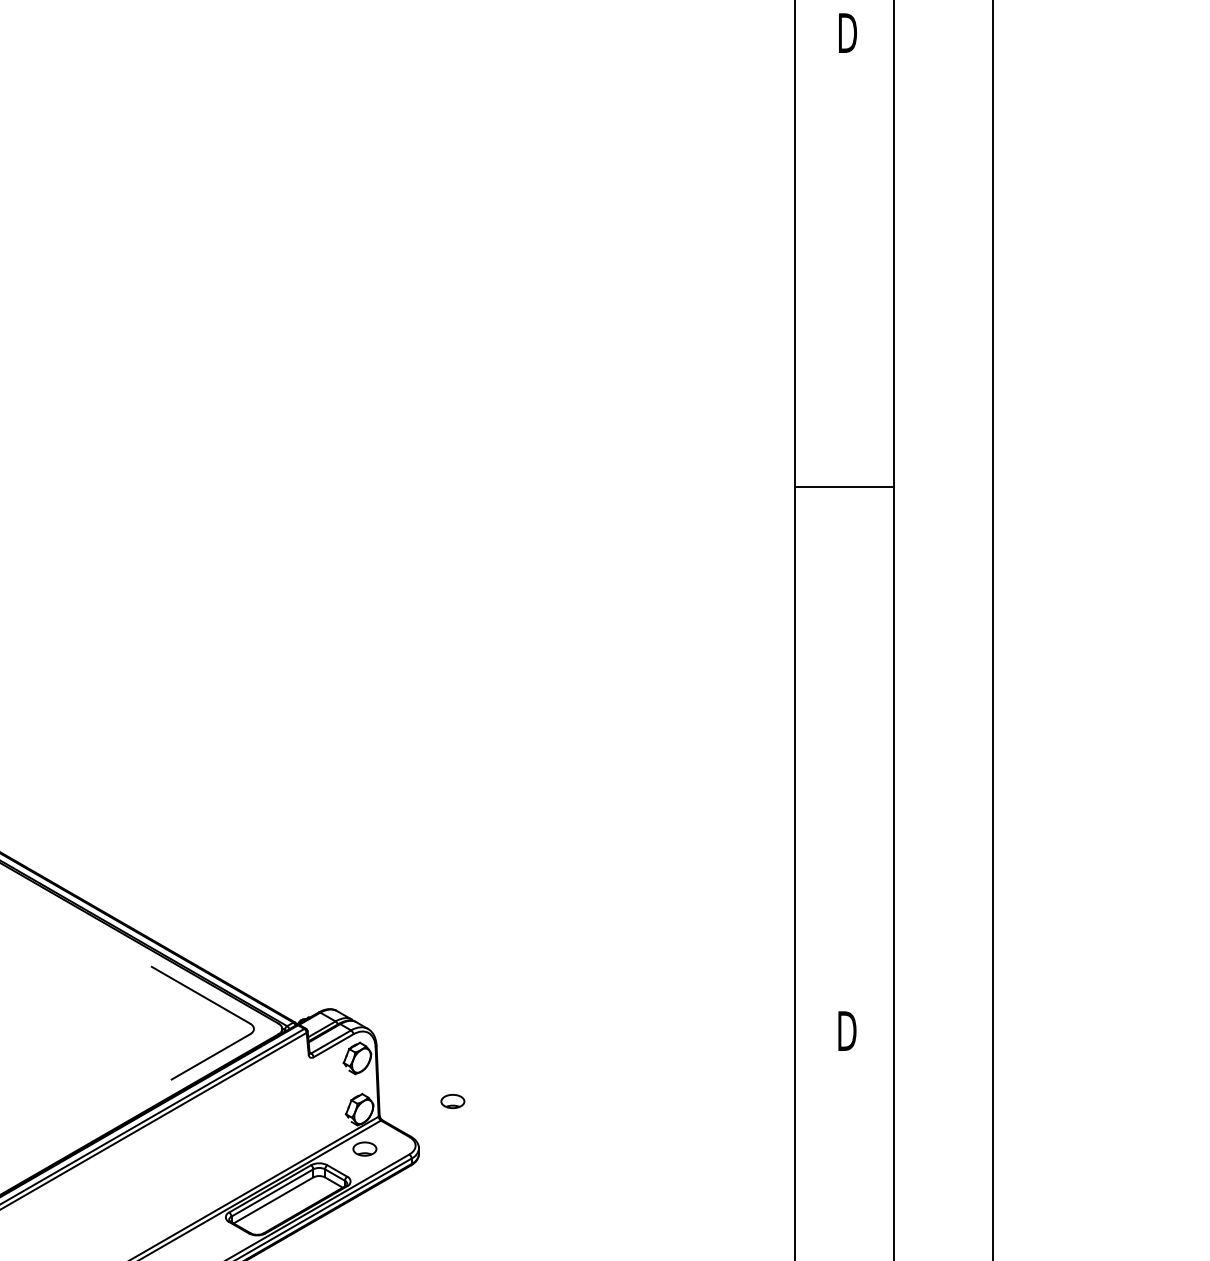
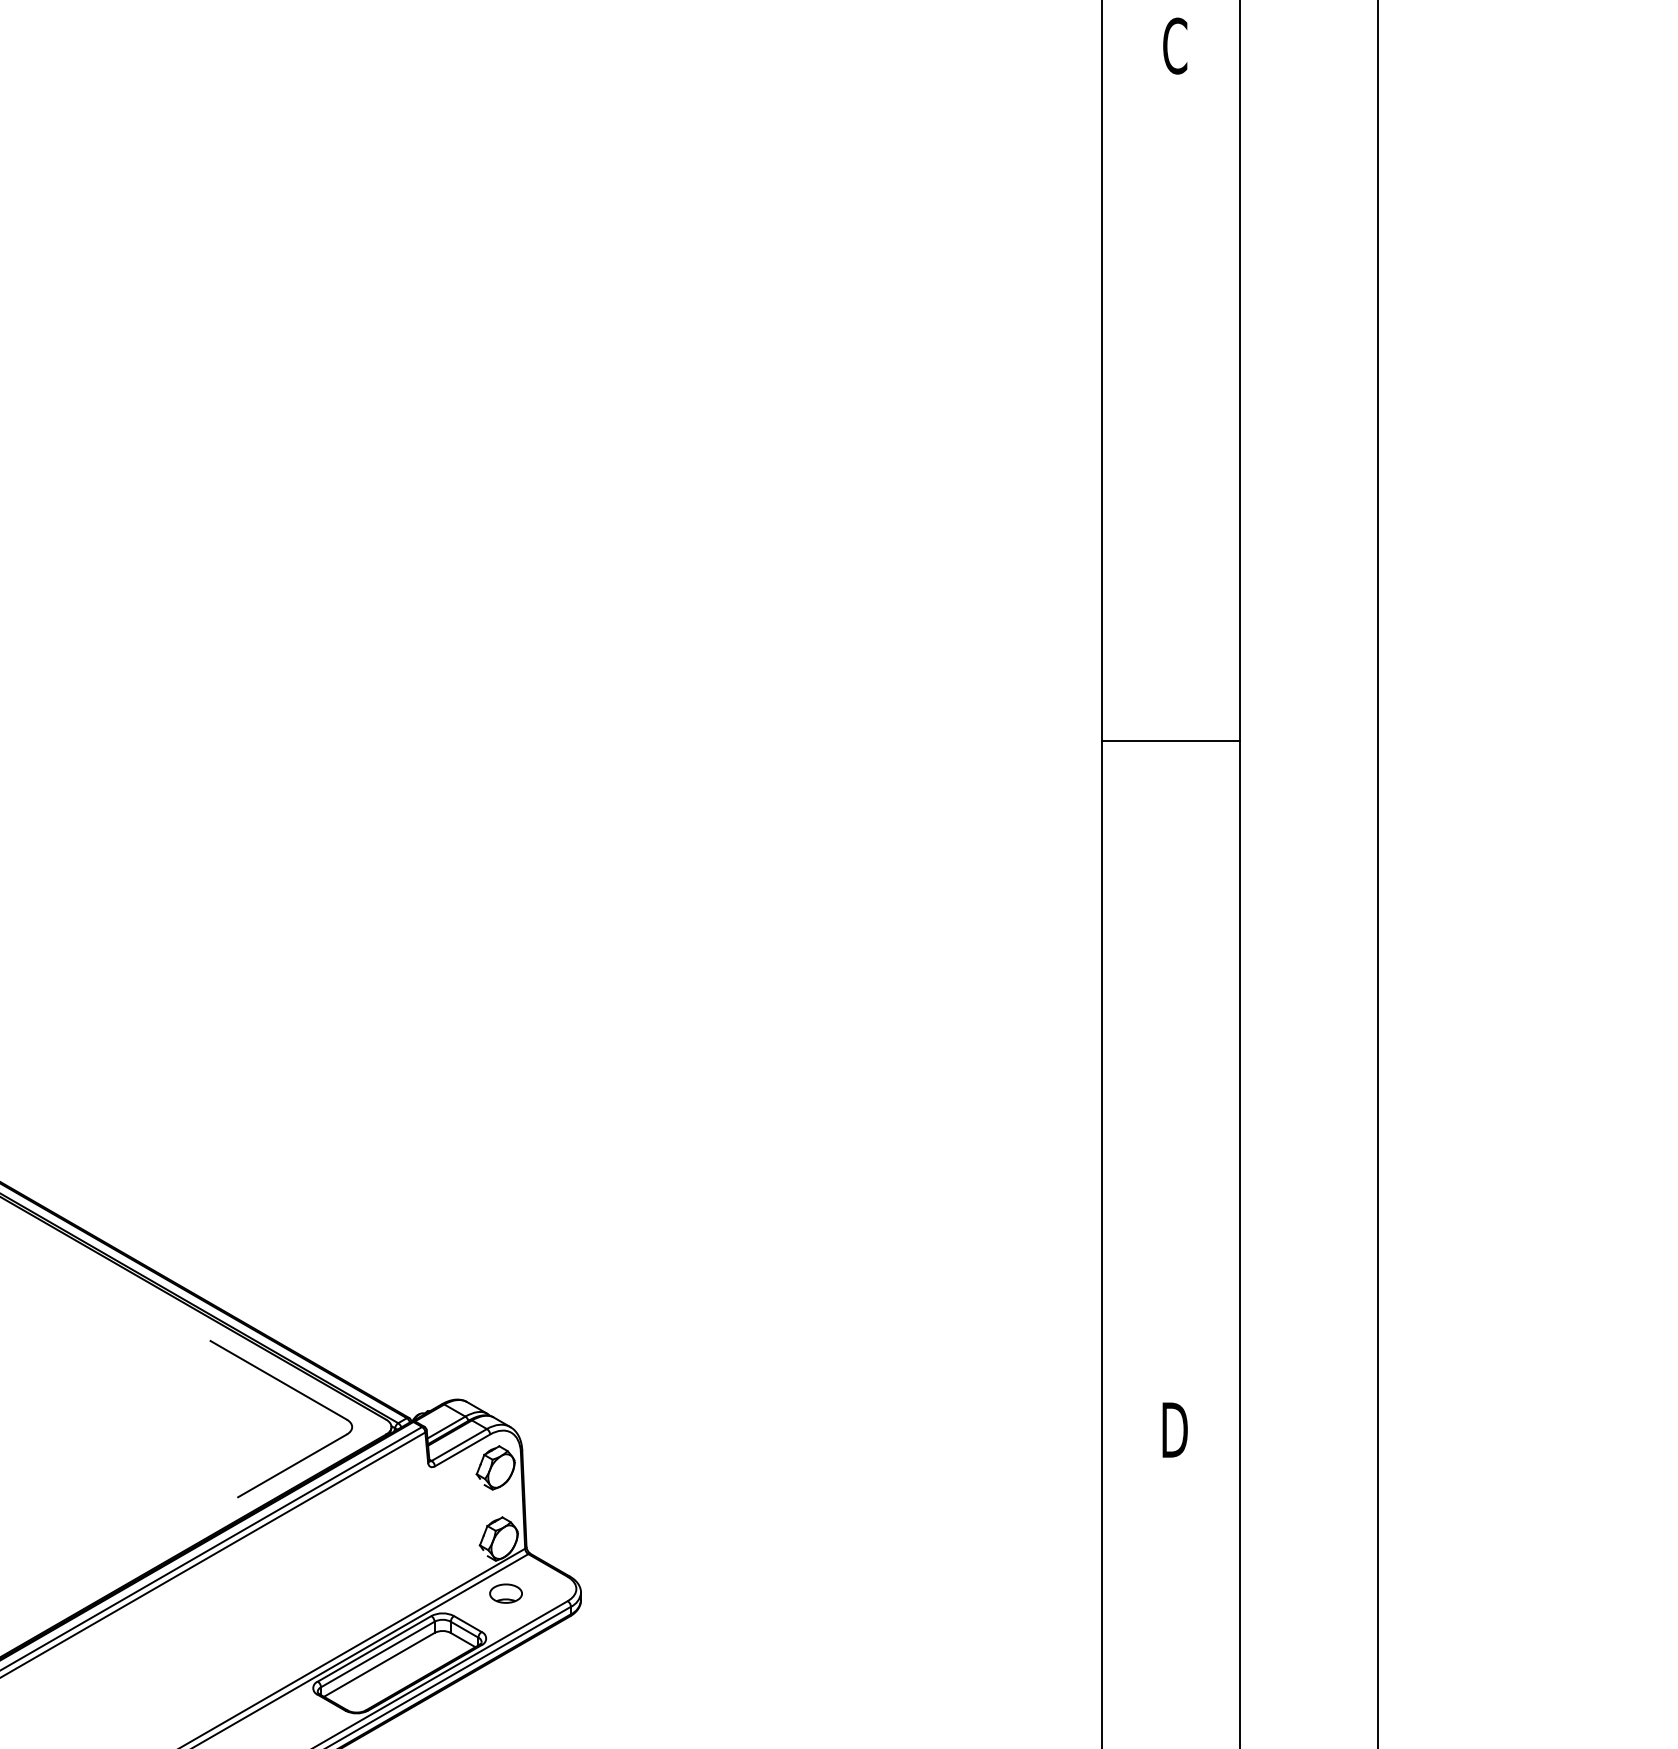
text: (847, 32) -> (1175, 45), D -> C
line: (844, 487) -> (1170, 740), moved
part: (452, 1101) -> (627, 1527), removed

